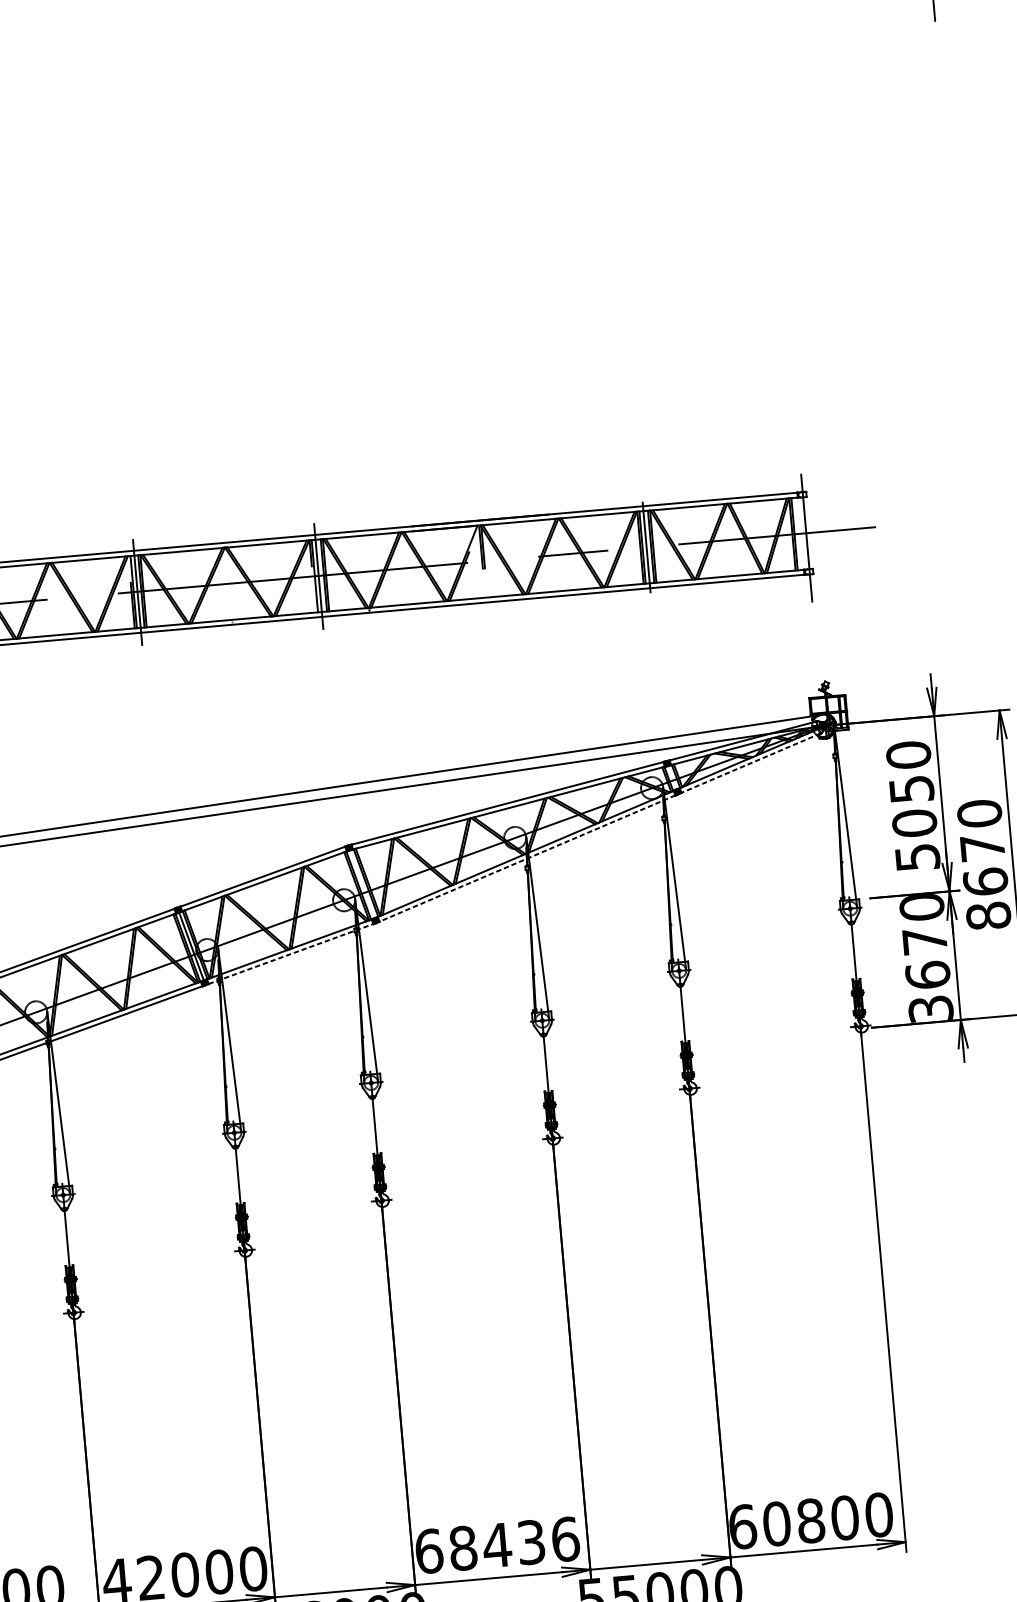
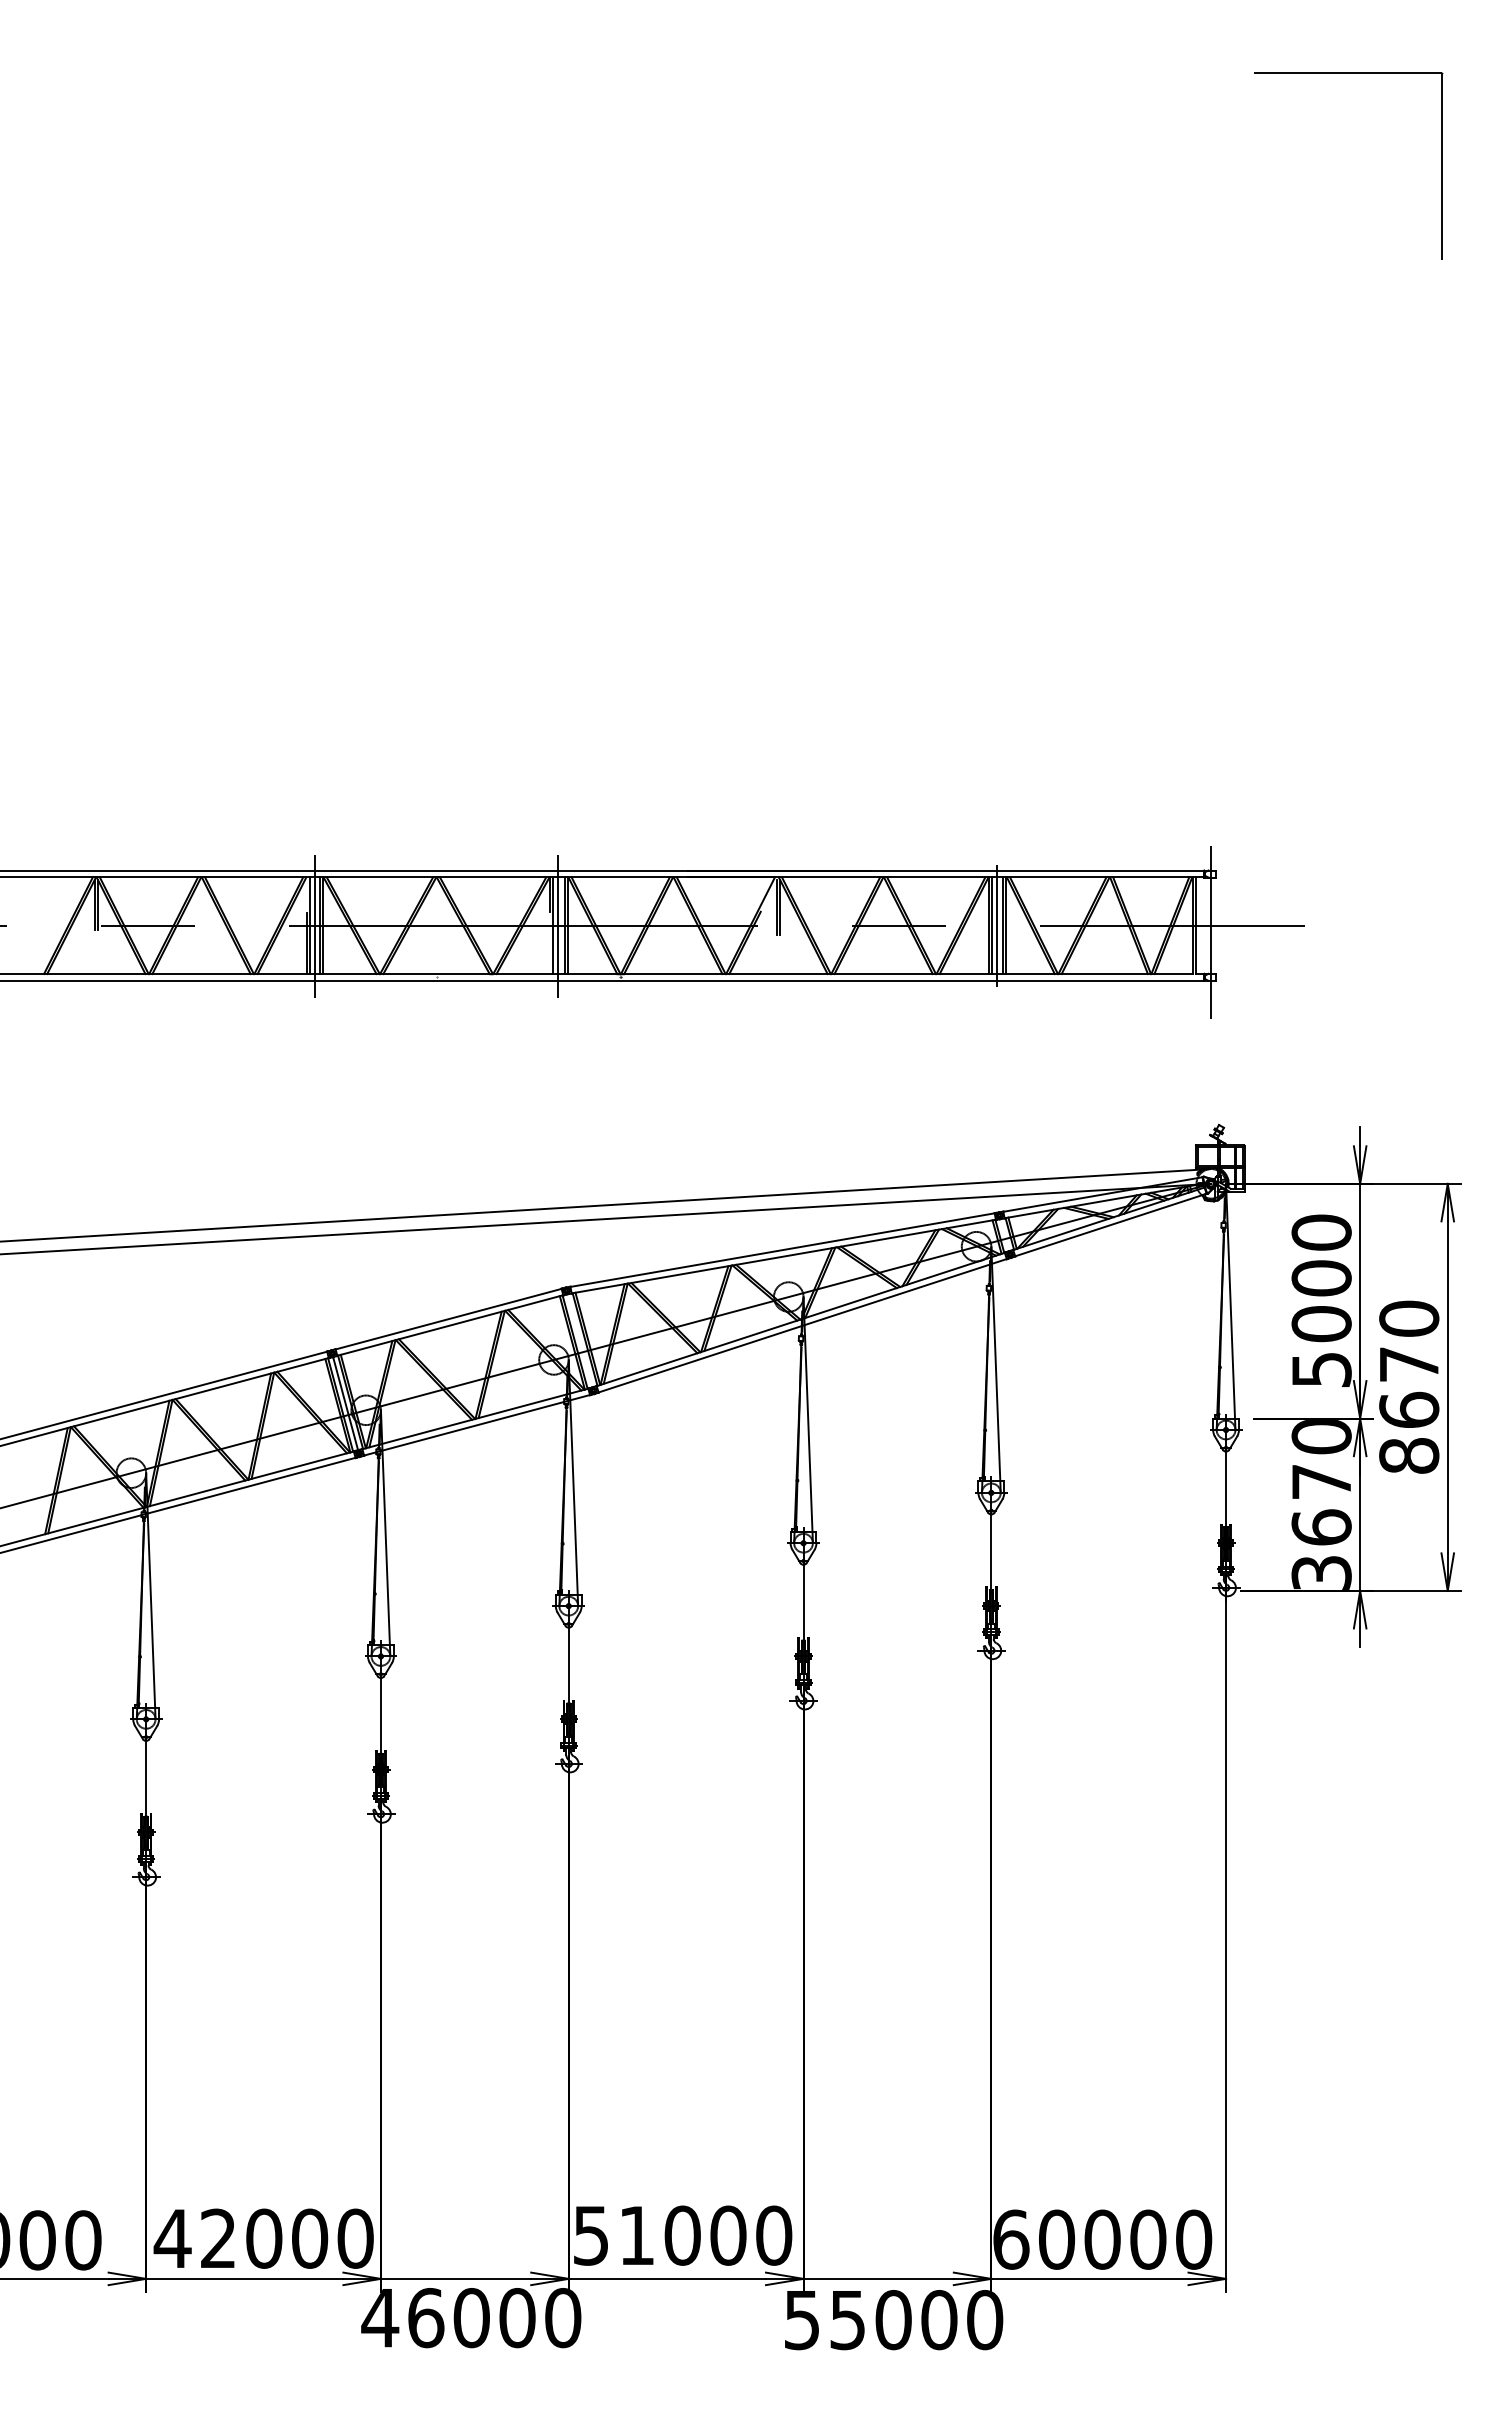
line: (751, 762) -> (1111, 1224), dashed -> solid
text: (911, 789) -> (1321, 1278), 5050 -> 5000
line: (527, 858) -> (802, 1325), dashed -> solid
line: (291, 954) -> (477, 1425), dashed -> solid
text: (810, 1520) -> (1102, 2239), 60800 -> 60000
text: (497, 1545) -> (682, 2235), 68436 -> 51000

